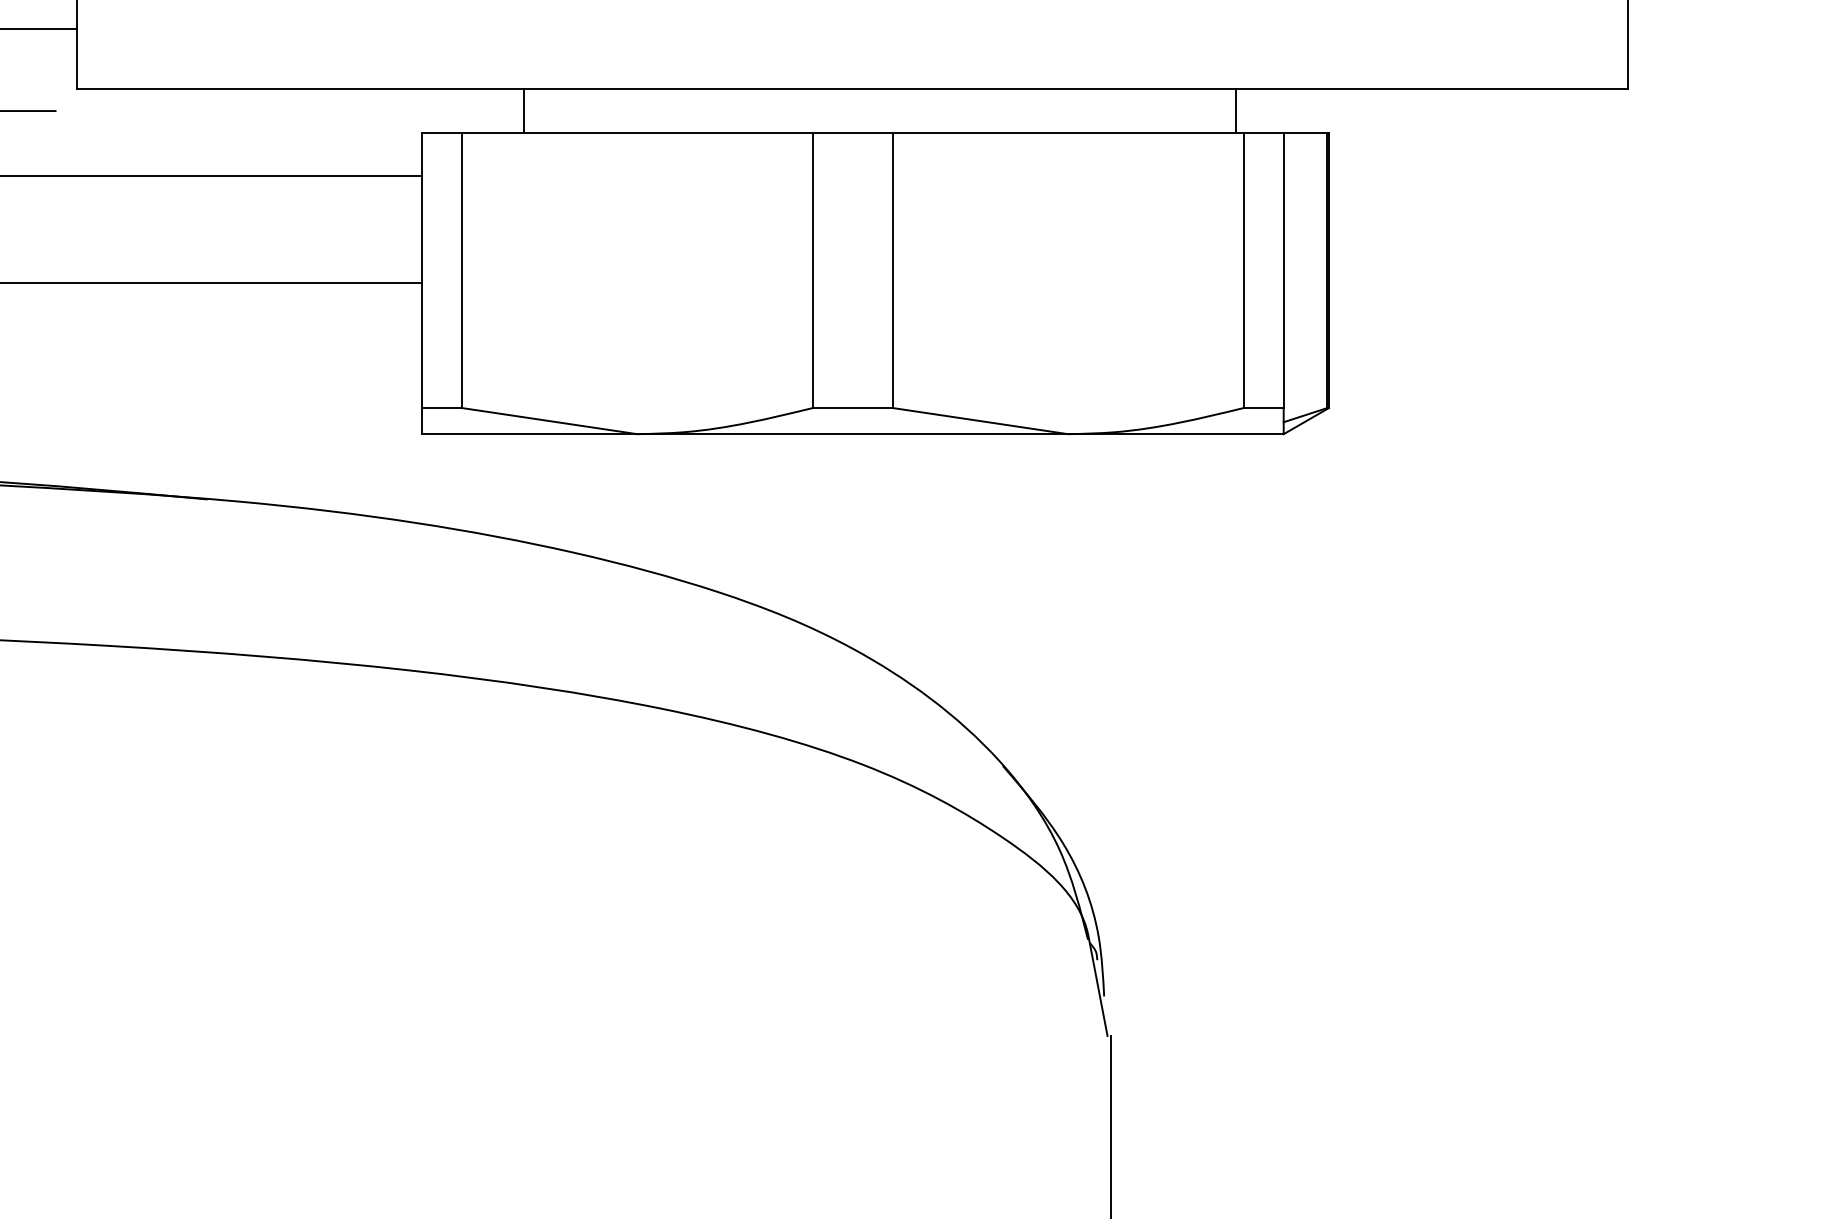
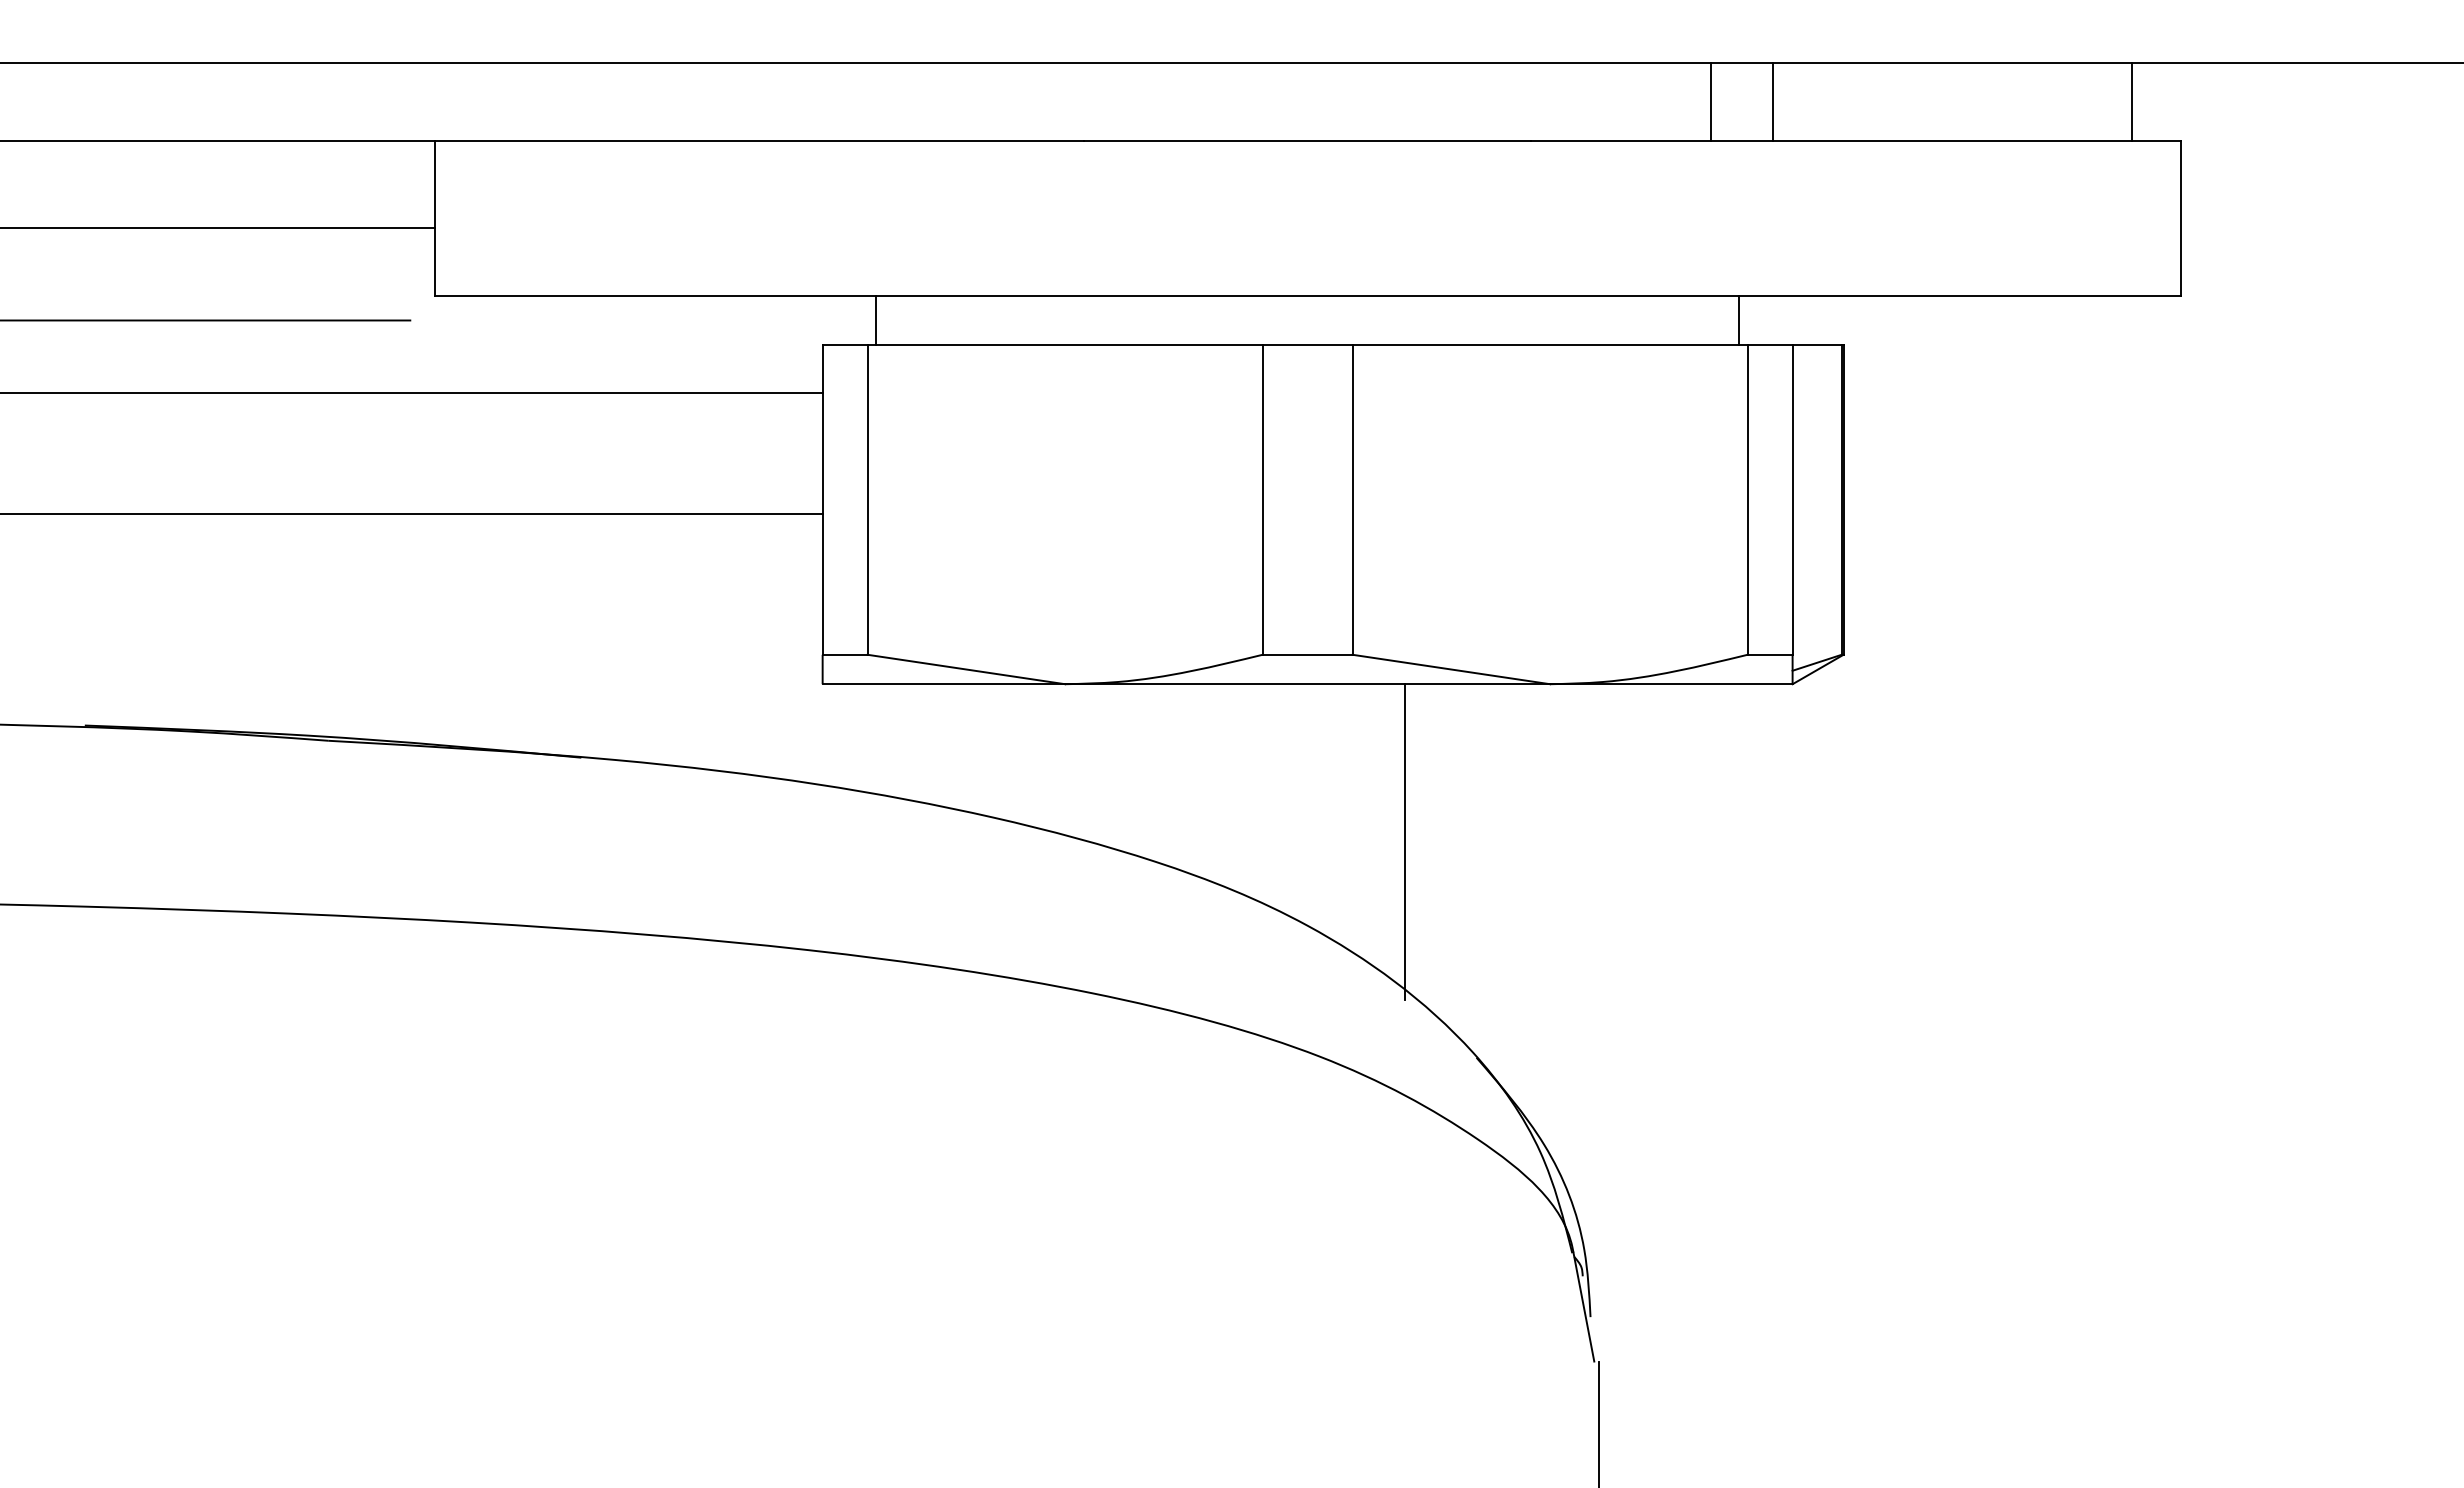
line: (523, 111) -> (875, 320), moved
line: (938, 574) -> (1404, 842), added

